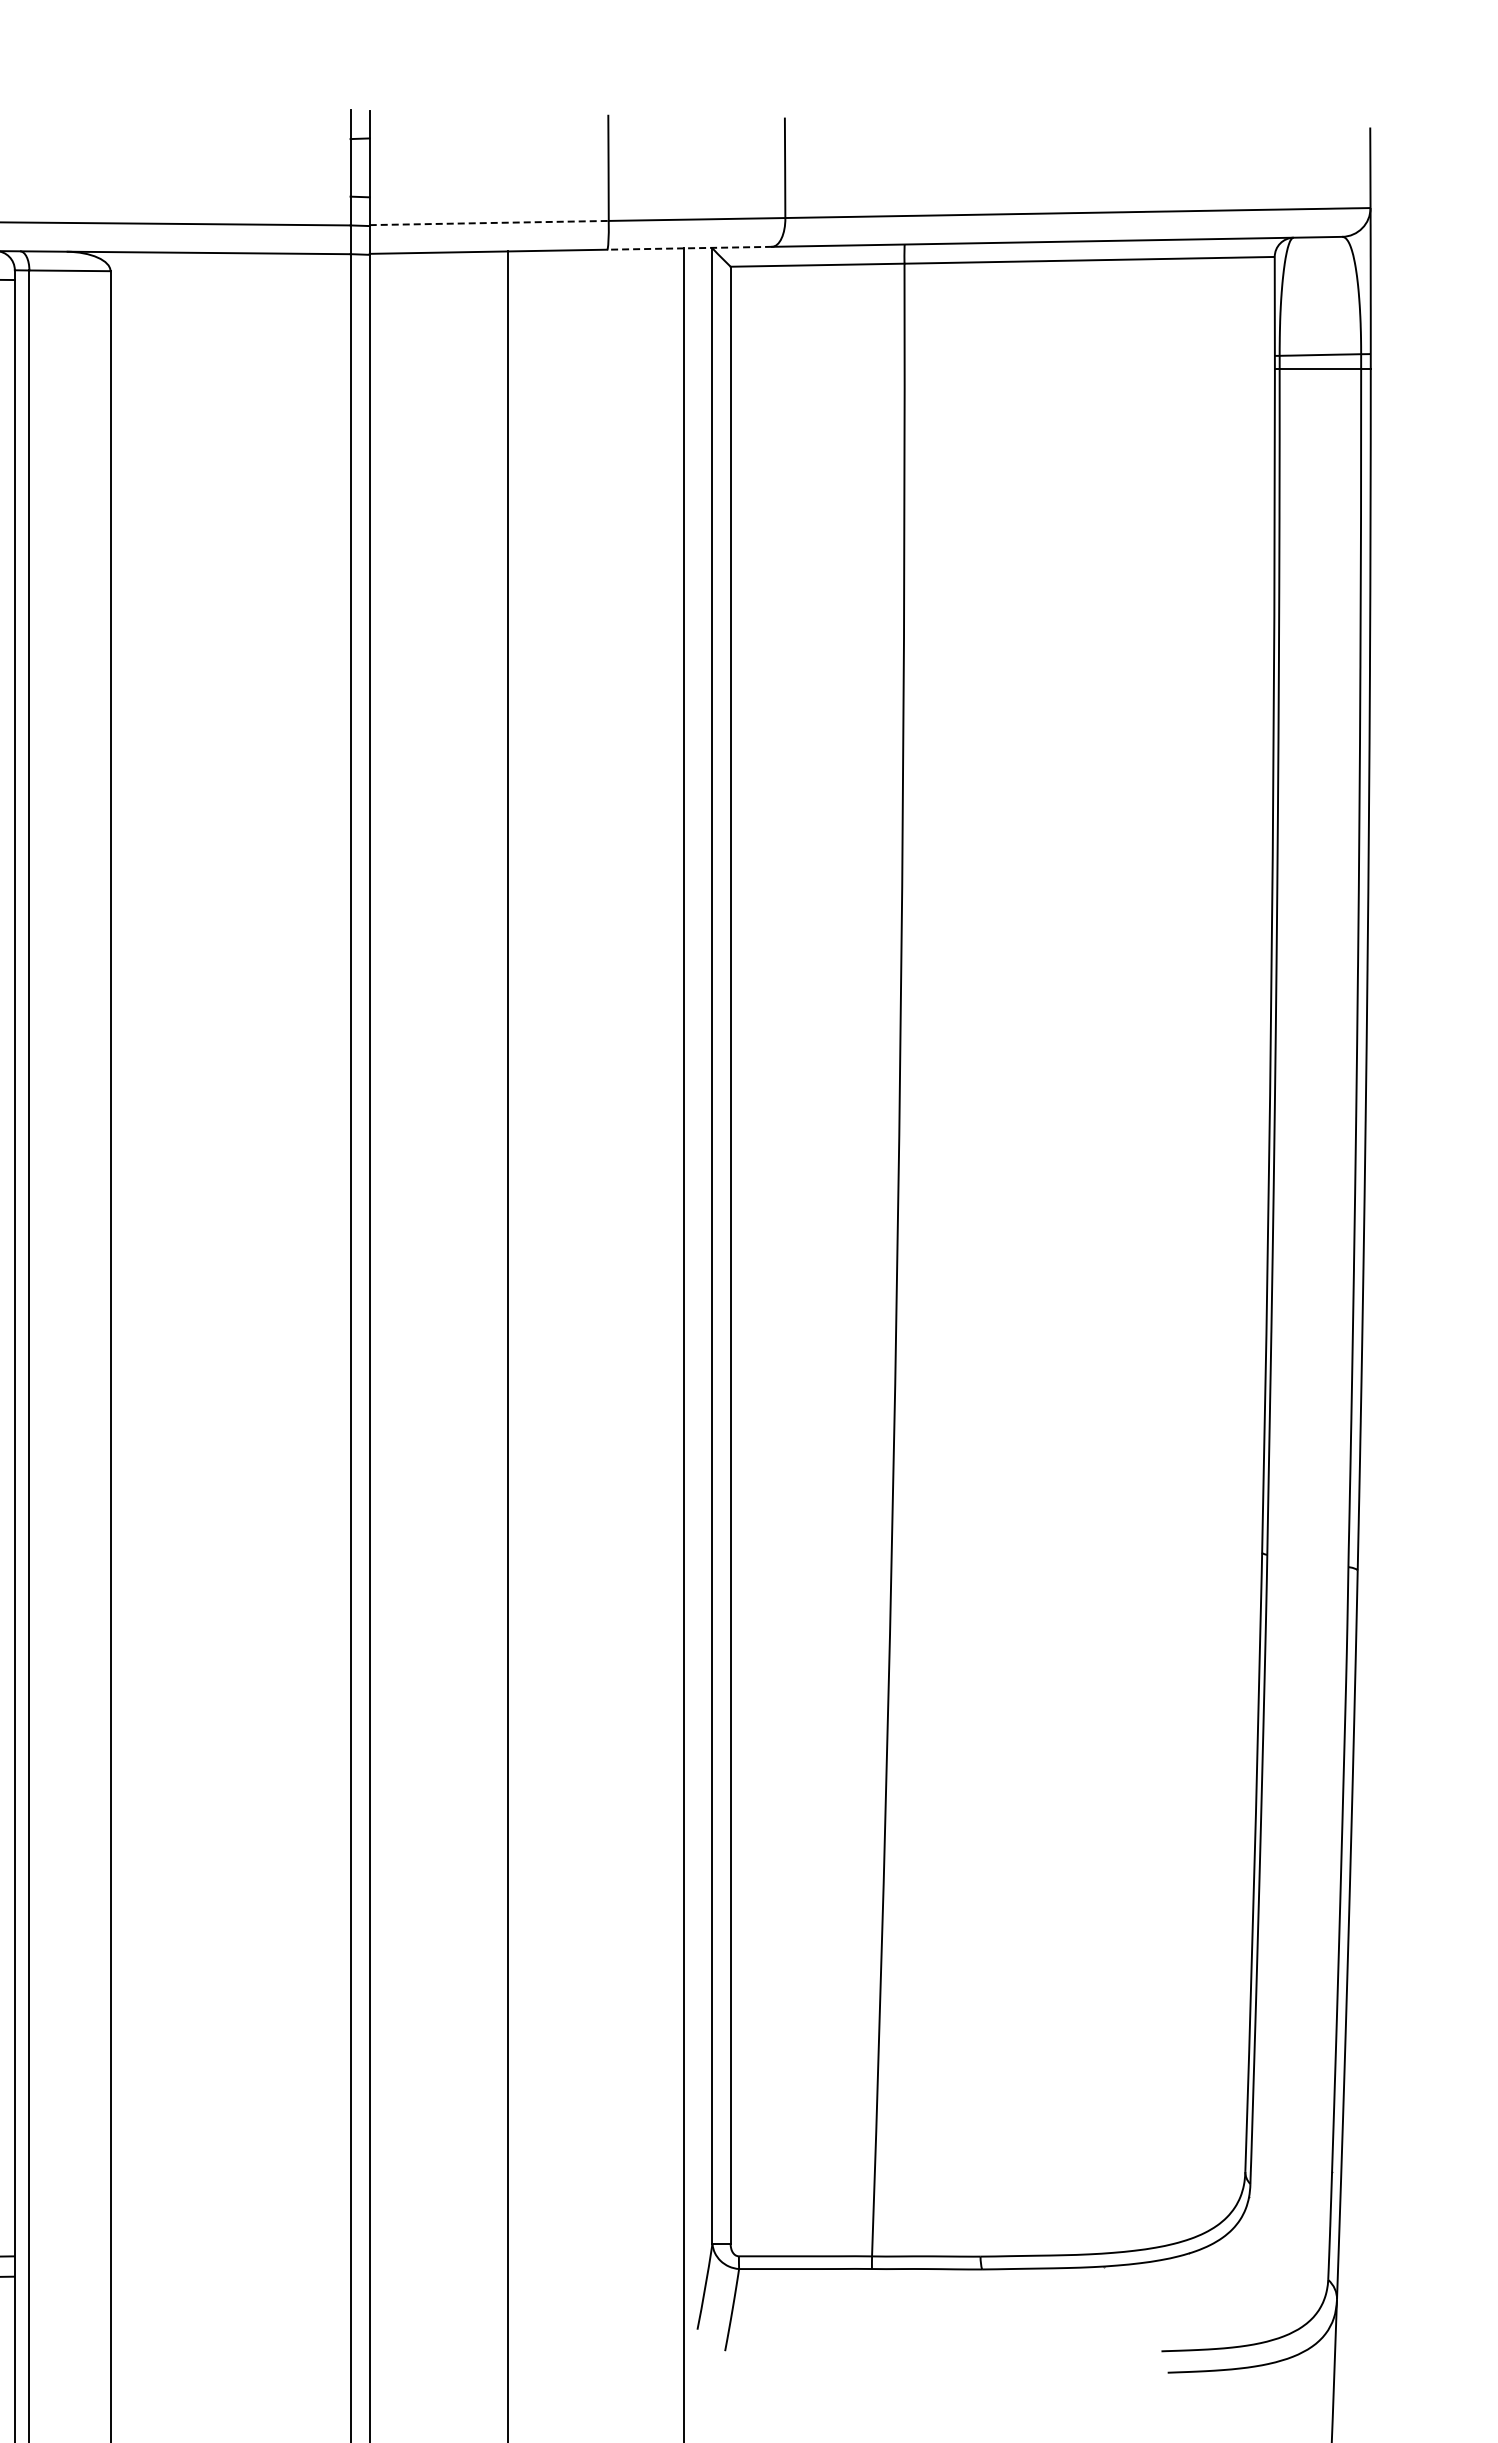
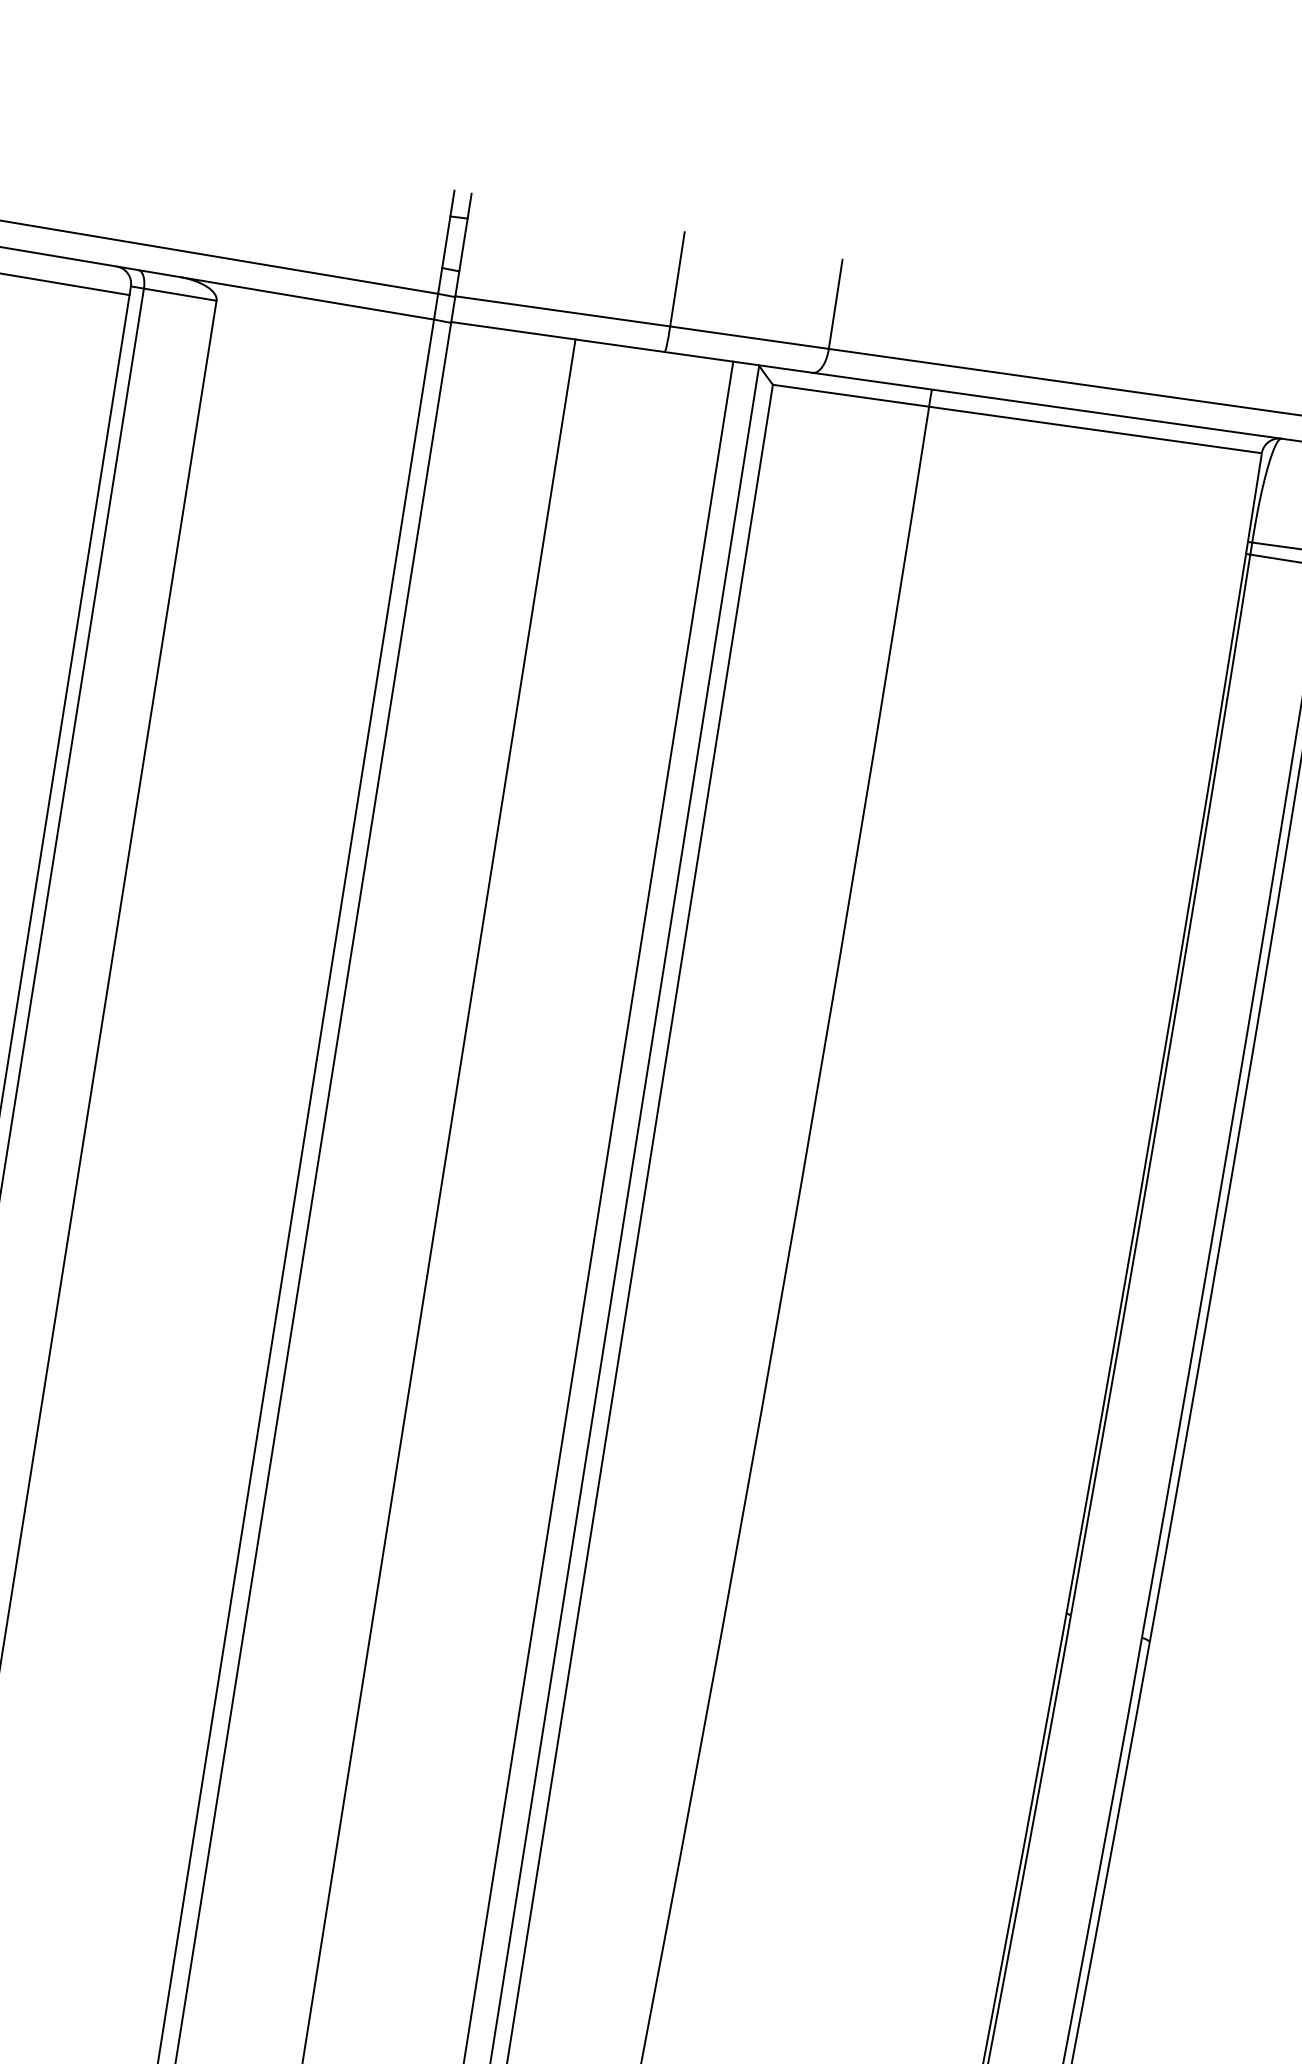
line: (489, 223) -> (562, 311), dashed -> solid
line: (689, 248) -> (738, 362), dashed -> solid

